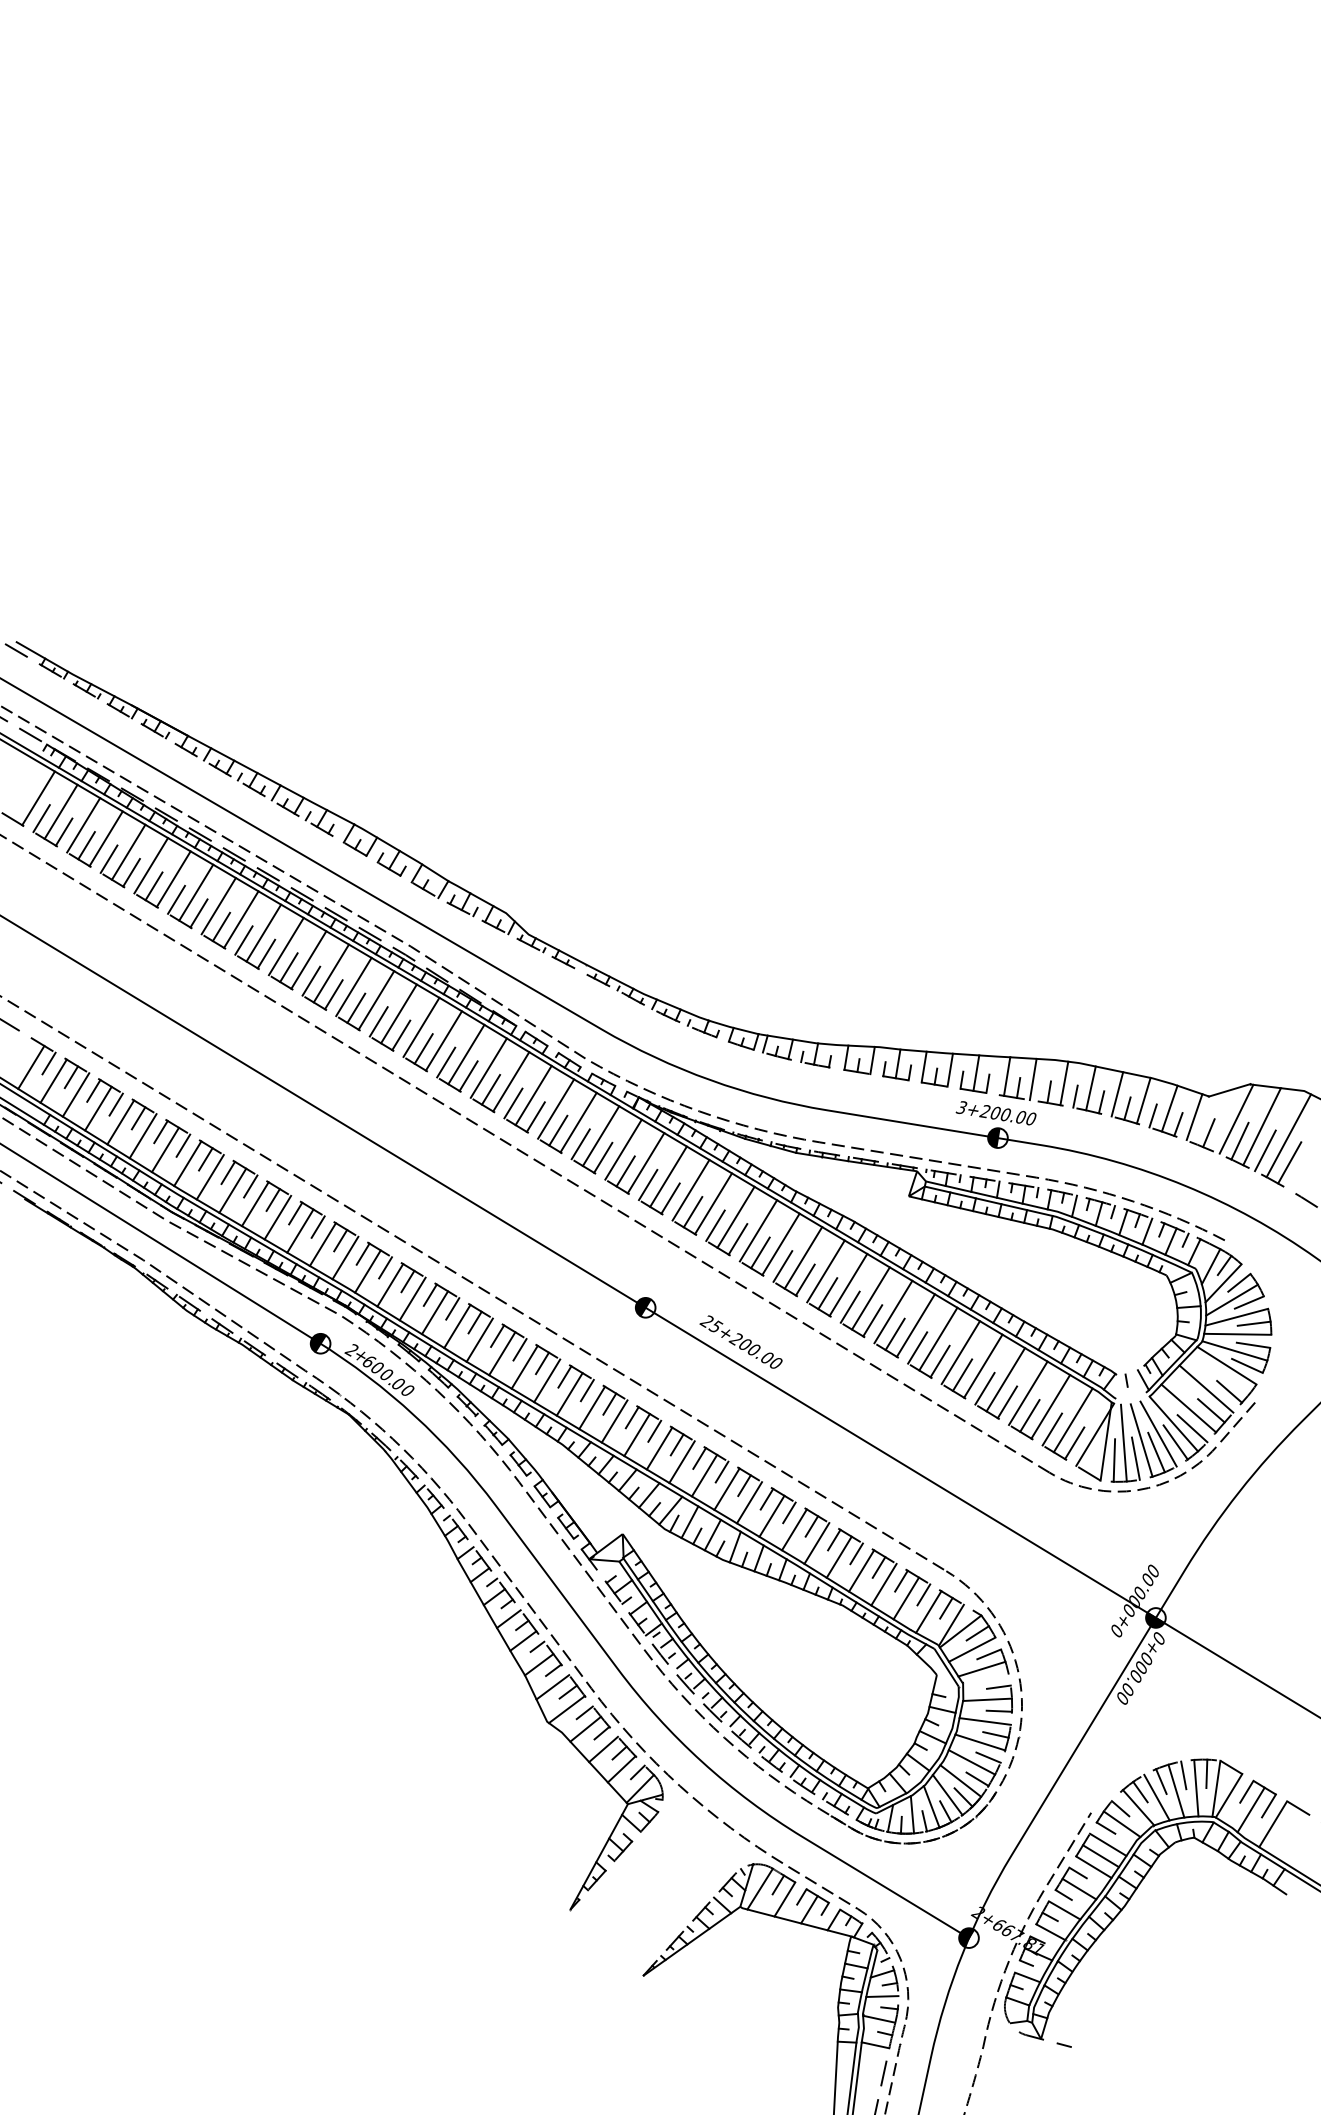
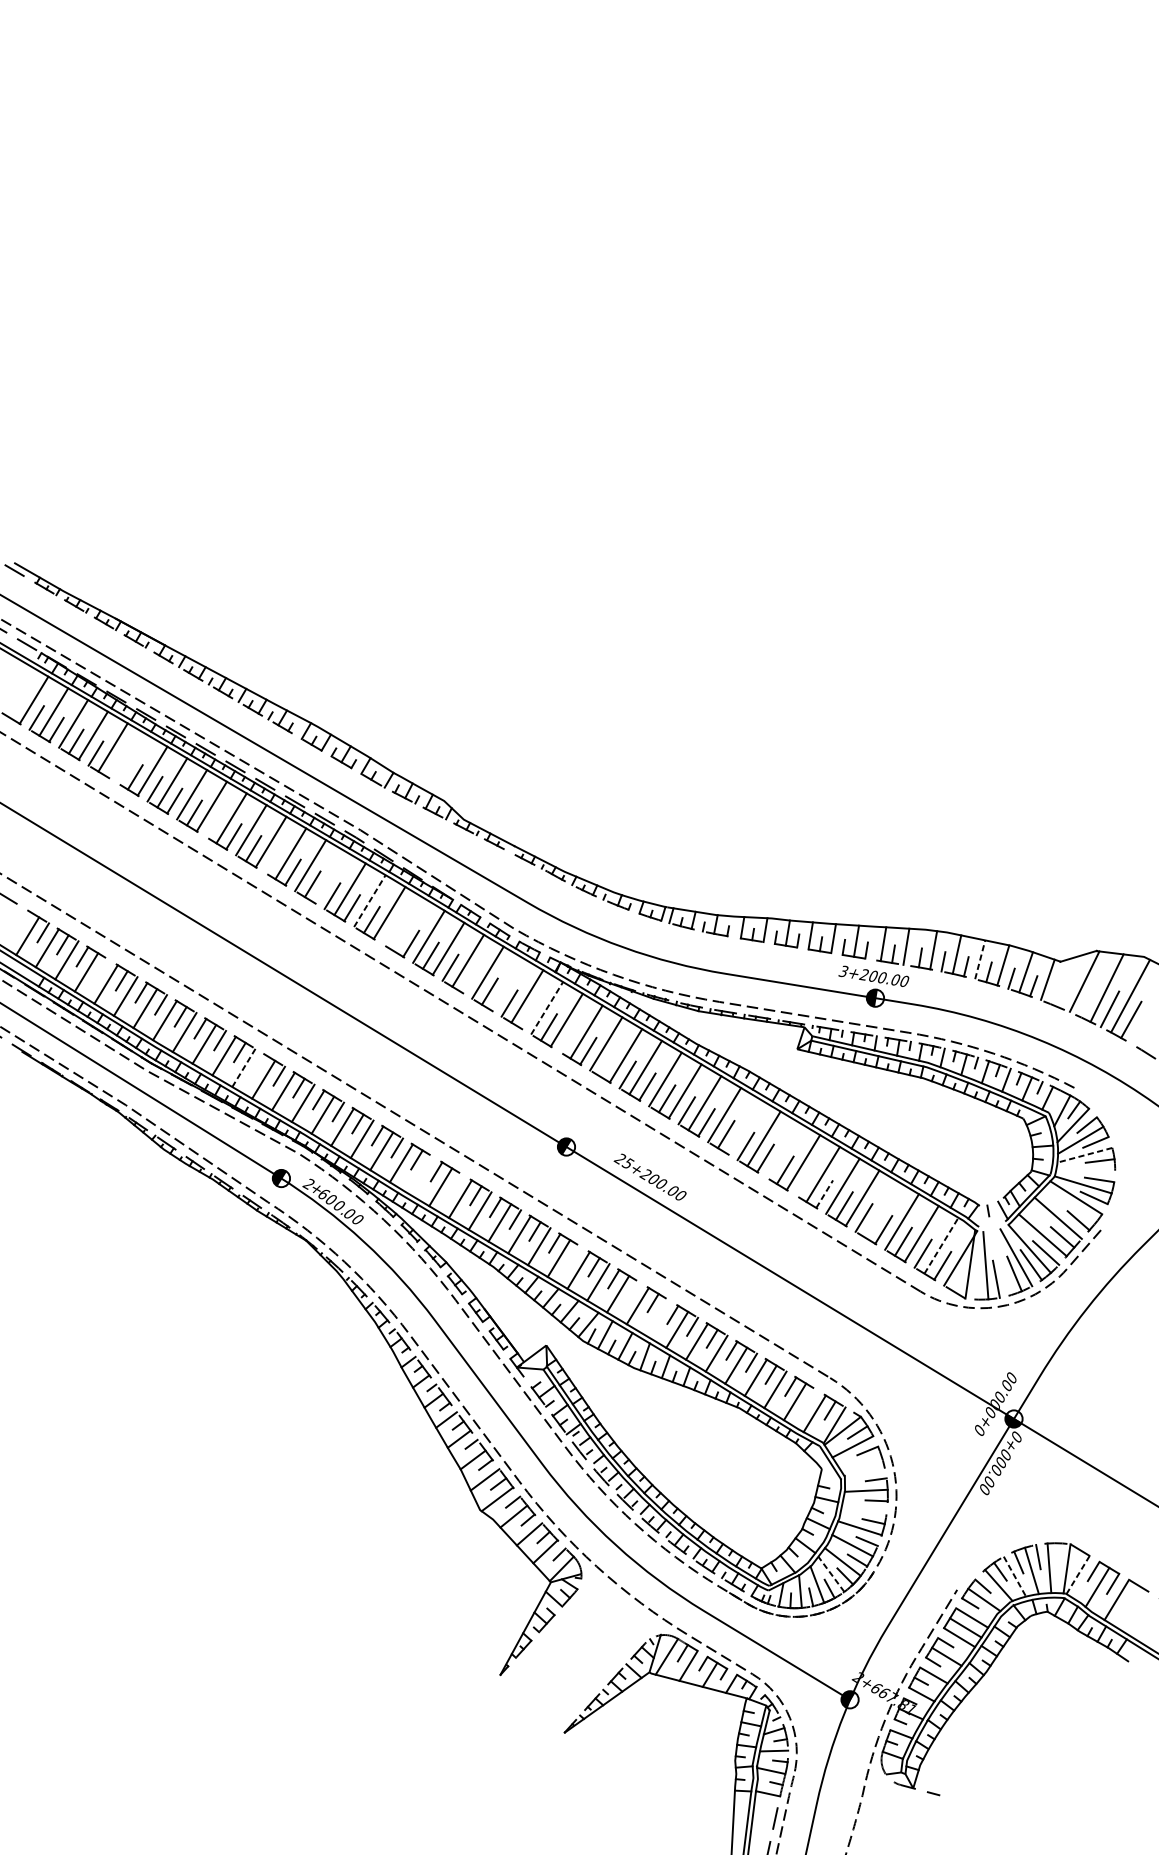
line: (151, 865) -> (133, 759), removed
line: (131, 872) -> (115, 765), removed
line: (243, 940) -> (213, 824), removed
line: (311, 980) -> (273, 859), removed
line: (376, 1000) -> (330, 877), removed
line: (421, 1027) -> (369, 901), solid -> dashed
line: (466, 1054) -> (409, 924), removed
line: (446, 1062) -> (391, 931), removed
line: (1117, 1094) -> (980, 959), solid -> dashed
line: (115, 1104) -> (101, 968), removed
line: (535, 1116) -> (469, 979), removed
line: (578, 1122) -> (507, 984), removed
line: (1208, 1133) -> (1060, 994), removed
line: (1239, 1140) -> (1087, 1000), removed
line: (623, 1149) -> (547, 1008), solid -> dashed
line: (603, 1157) -> (529, 1015), removed
line: (647, 1184) -> (568, 1038), removed
line: (692, 1212) -> (607, 1063), removed
line: (295, 1213) -> (259, 1064), removed
line: (277, 1218) -> (243, 1068), solid -> dashed
line: (848, 1284) -> (744, 1126), removed
line: (893, 1311) -> (783, 1150), removed
line: (1236, 1317) -> (1084, 1155), solid -> dashed
line: (1237, 1333) -> (1085, 1169), removed
line: (479, 1339) -> (420, 1174), removed
line: (917, 1347) -> (804, 1181), removed
line: (519, 1349) -> (455, 1183), removed
line: (940, 1361) -> (825, 1194), solid -> dashed
line: (1005, 1379) -> (882, 1209), removed
line: (1073, 1419) -> (941, 1244), solid -> dashed
line: (654, 1430) -> (574, 1254), removed
line: (1141, 1440) -> (1001, 1263), removed
line: (1114, 1460) -> (977, 1280), removed
line: (721, 1471) -> (632, 1290), removed
line: (749, 1502) -> (657, 1317), removed
line: (923, 1594) -> (810, 1398), removed
line: (981, 1668) -> (861, 1463), removed
line: (984, 1721) -> (863, 1509), removed
line: (1206, 1773) -> (1058, 1555), removed
line: (947, 1795) -> (831, 1574), solid -> dashed
line: (1228, 1796) -> (1077, 1575), solid -> dashed
line: (1157, 1798) -> (1015, 1577), solid -> dashed

